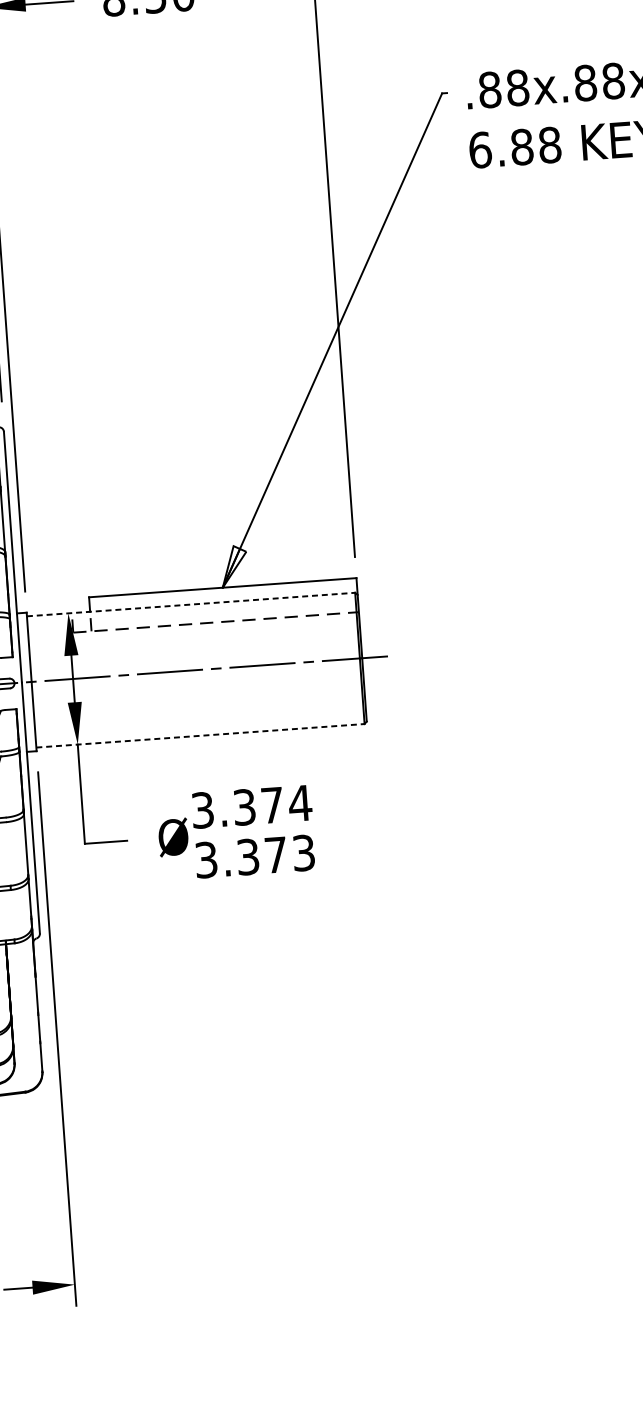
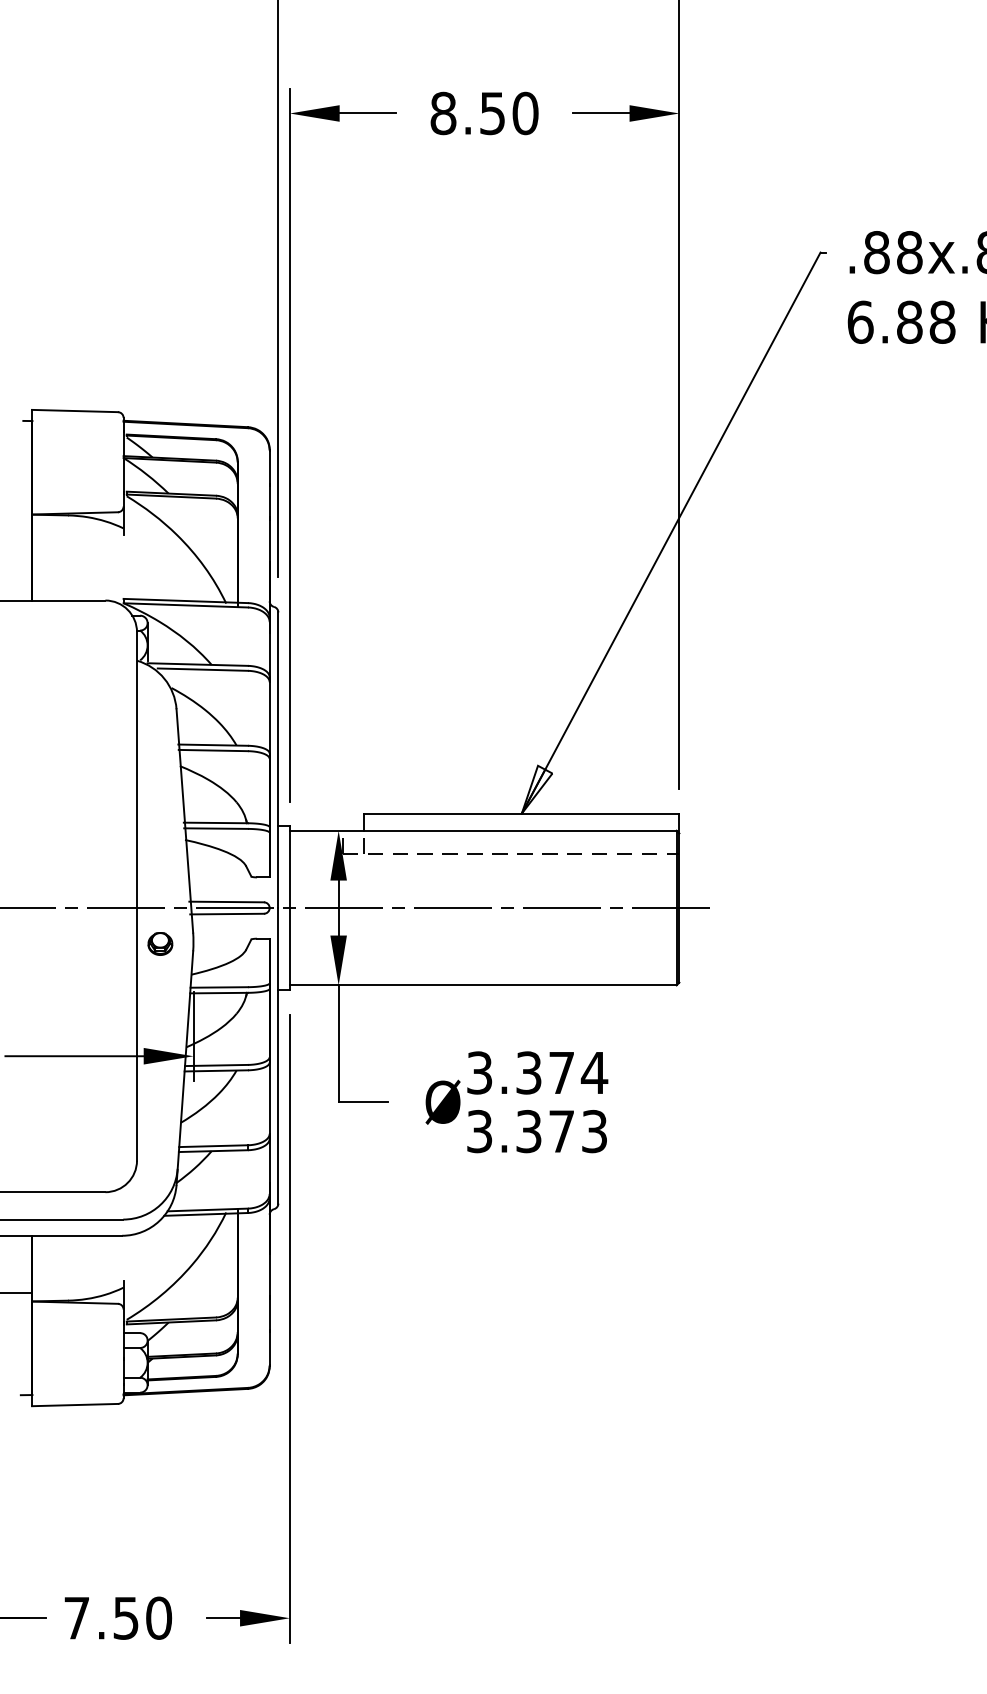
line: (191, 604) -> (483, 830), dashed -> solid
line: (200, 735) -> (483, 985), dashed -> solid

